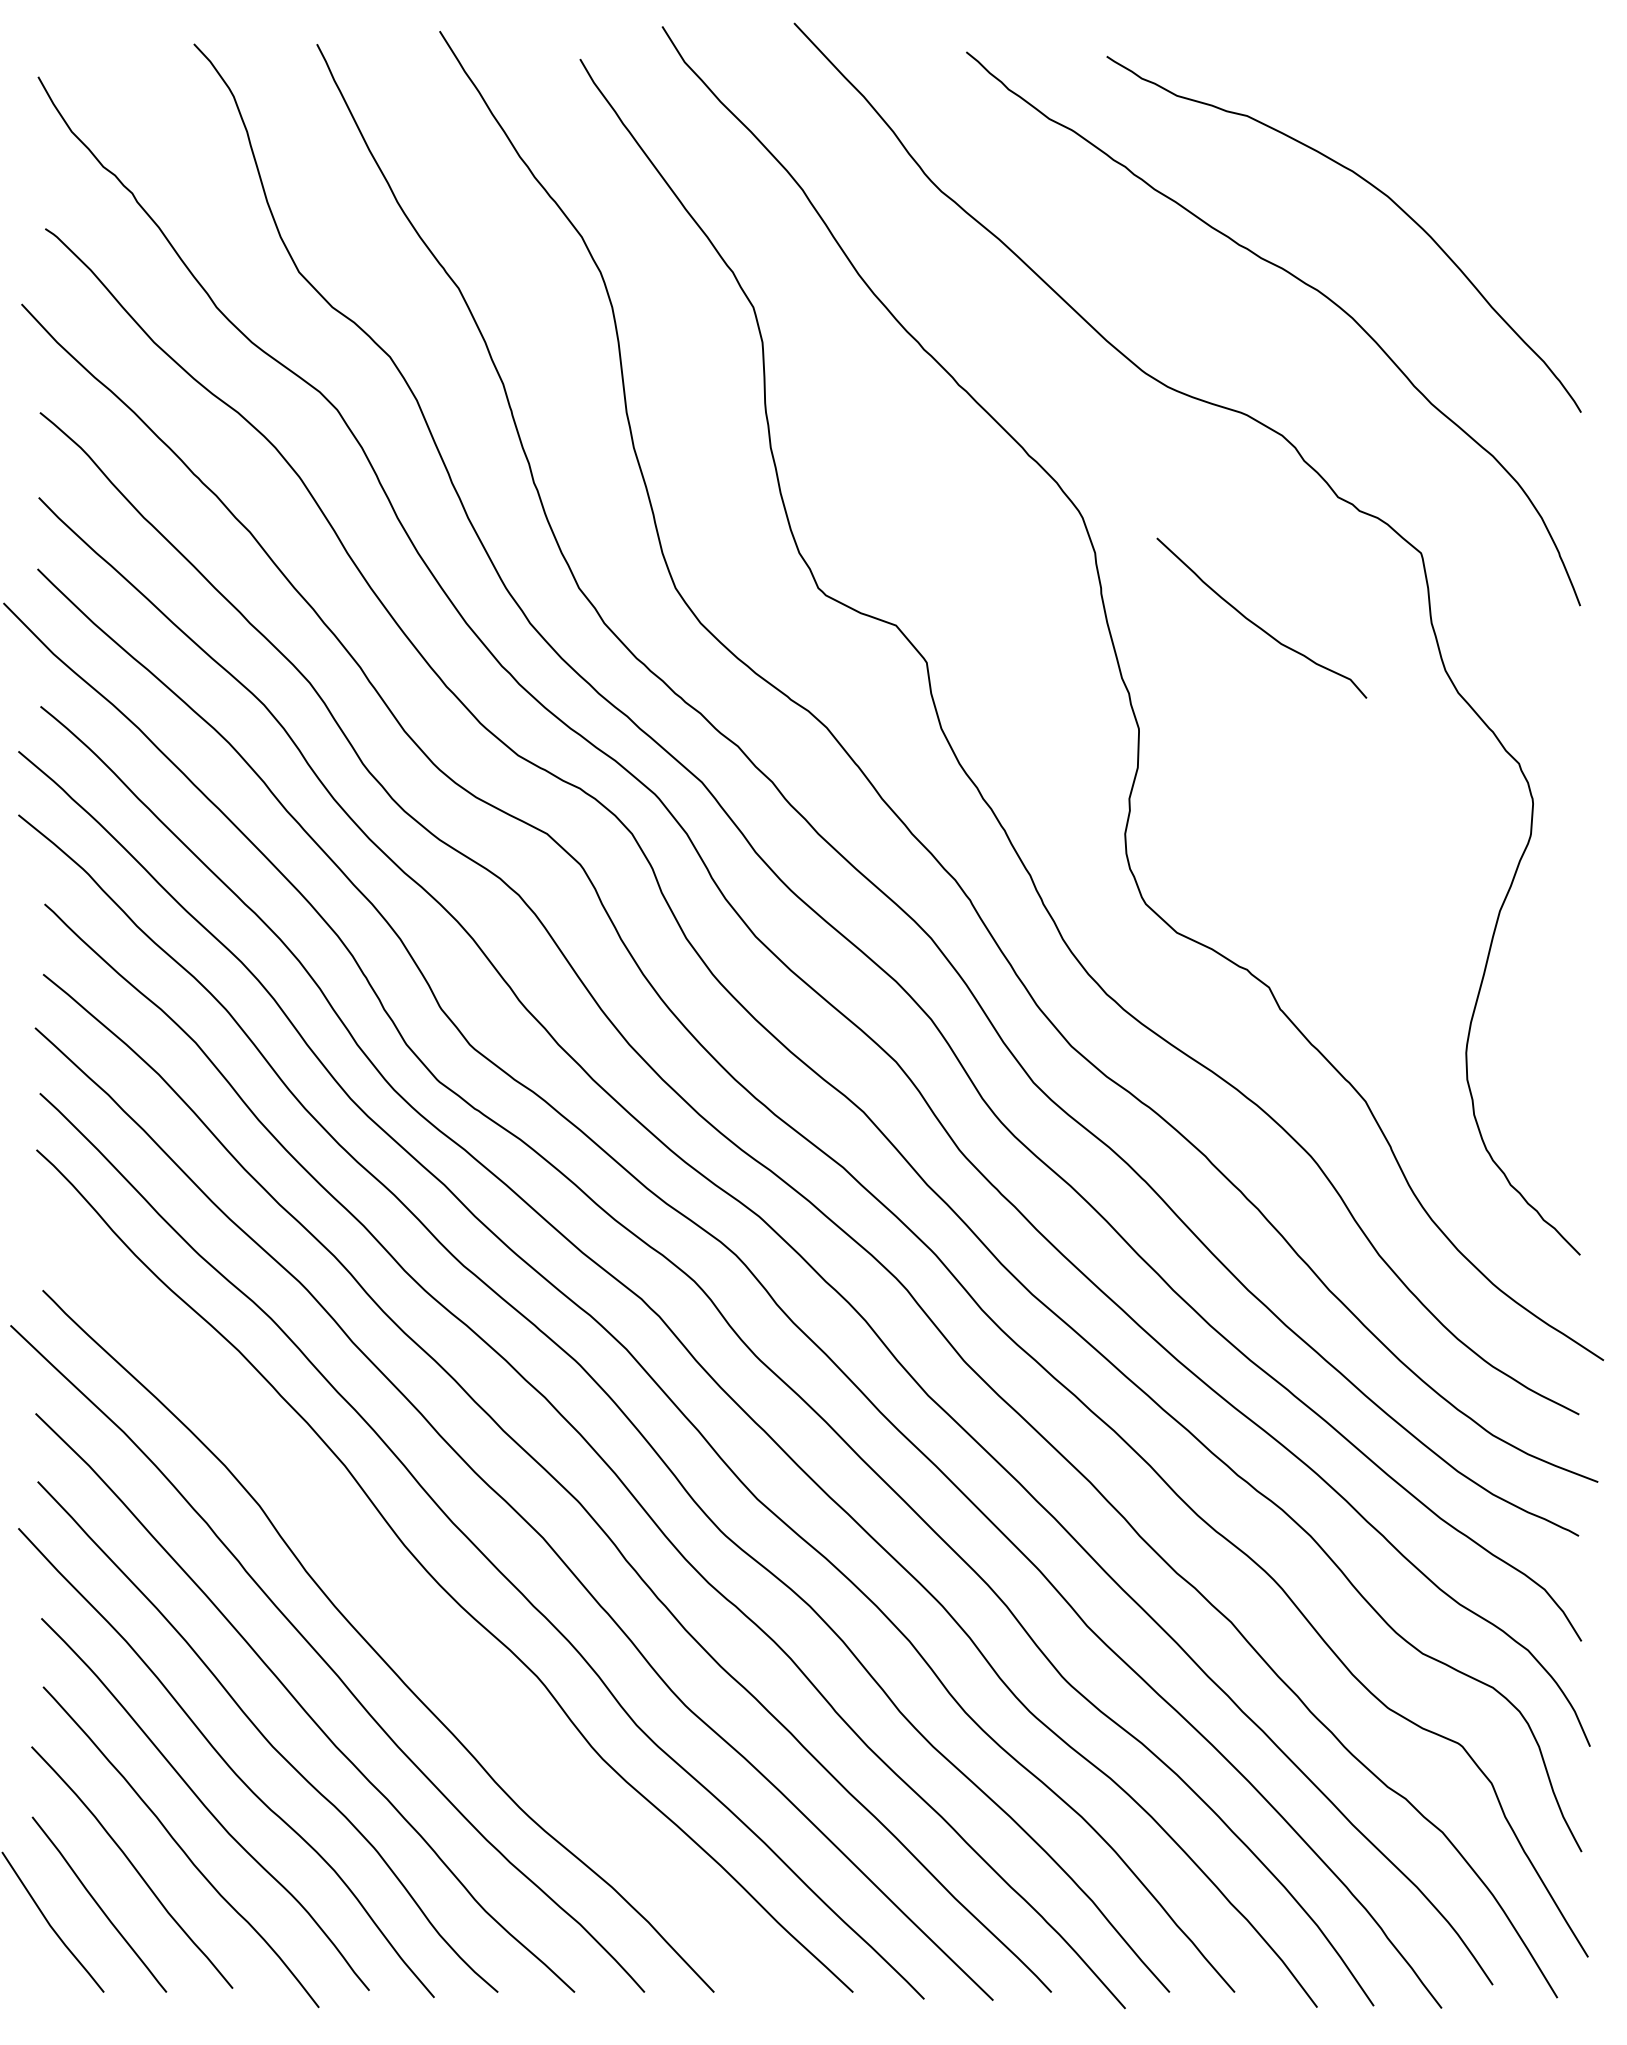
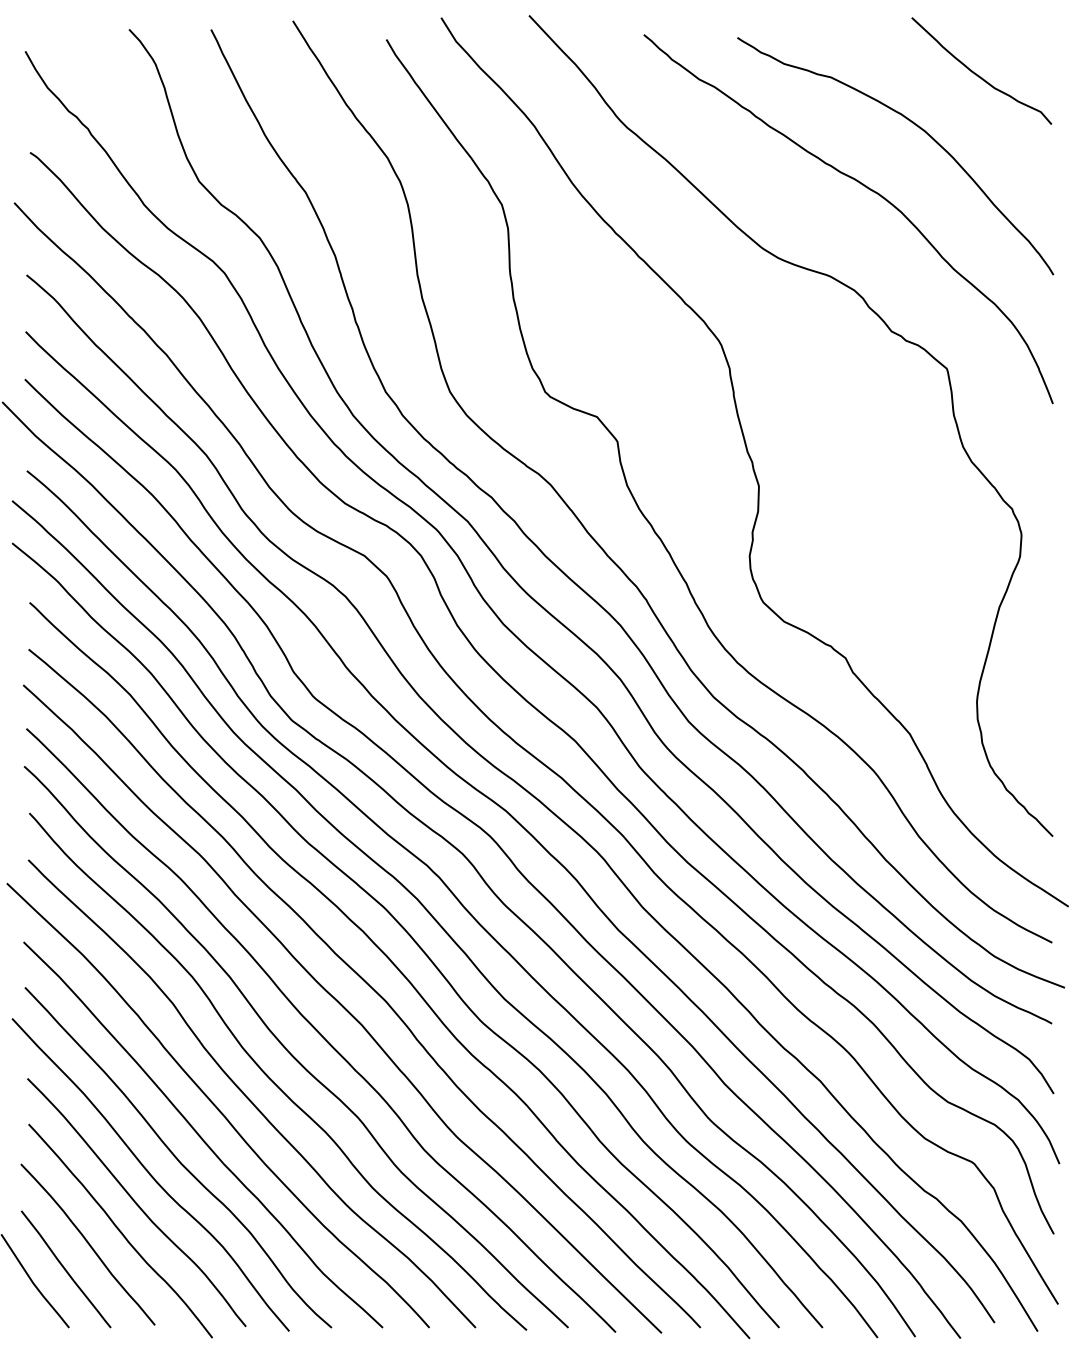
curve: (1258, 624) -> (979, 75), moved
curve: (406, 1616) -> (270, 1077), added

